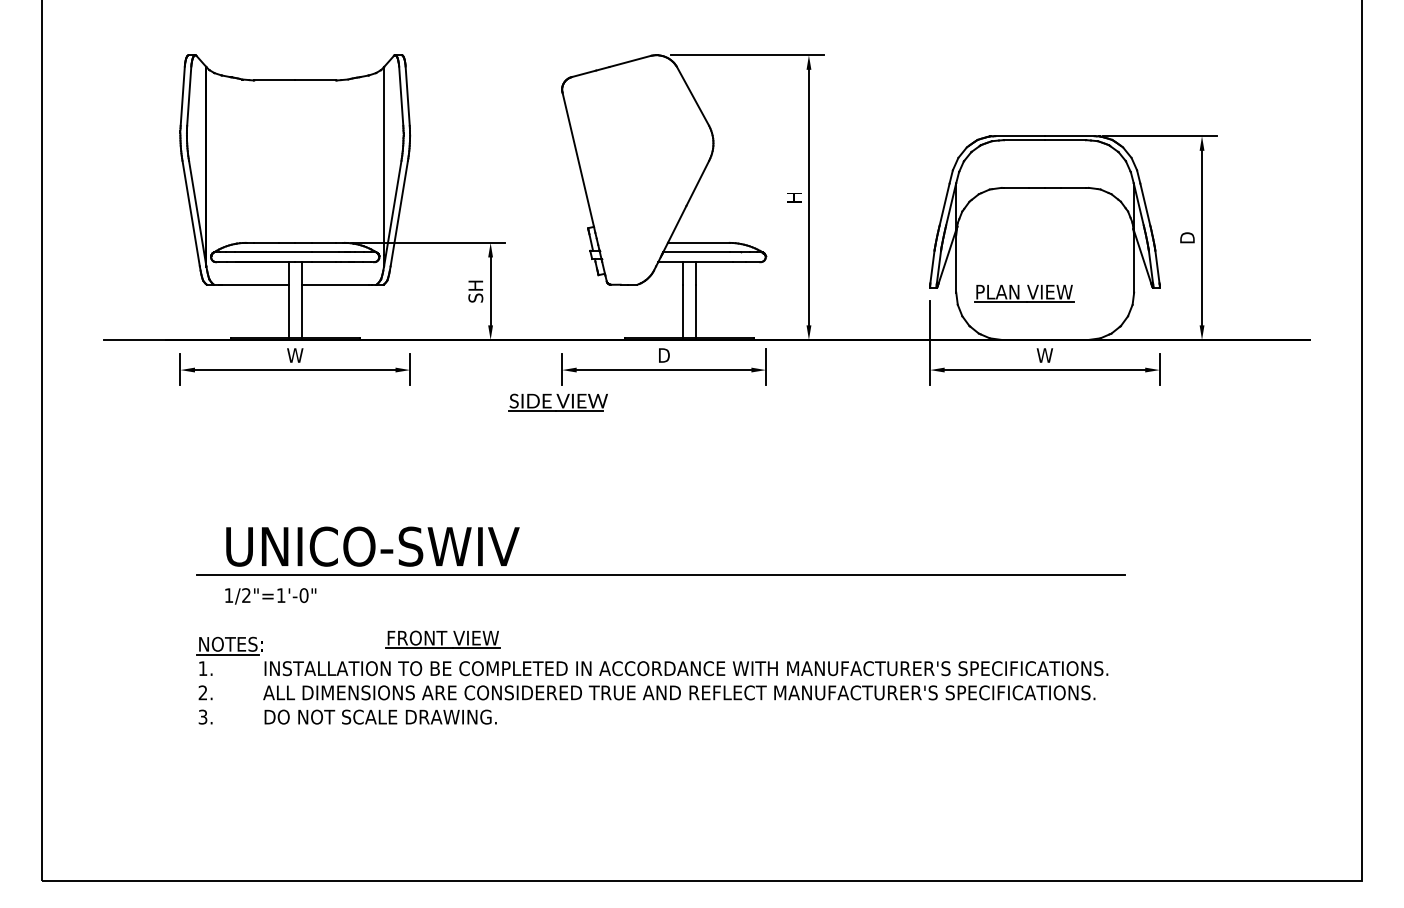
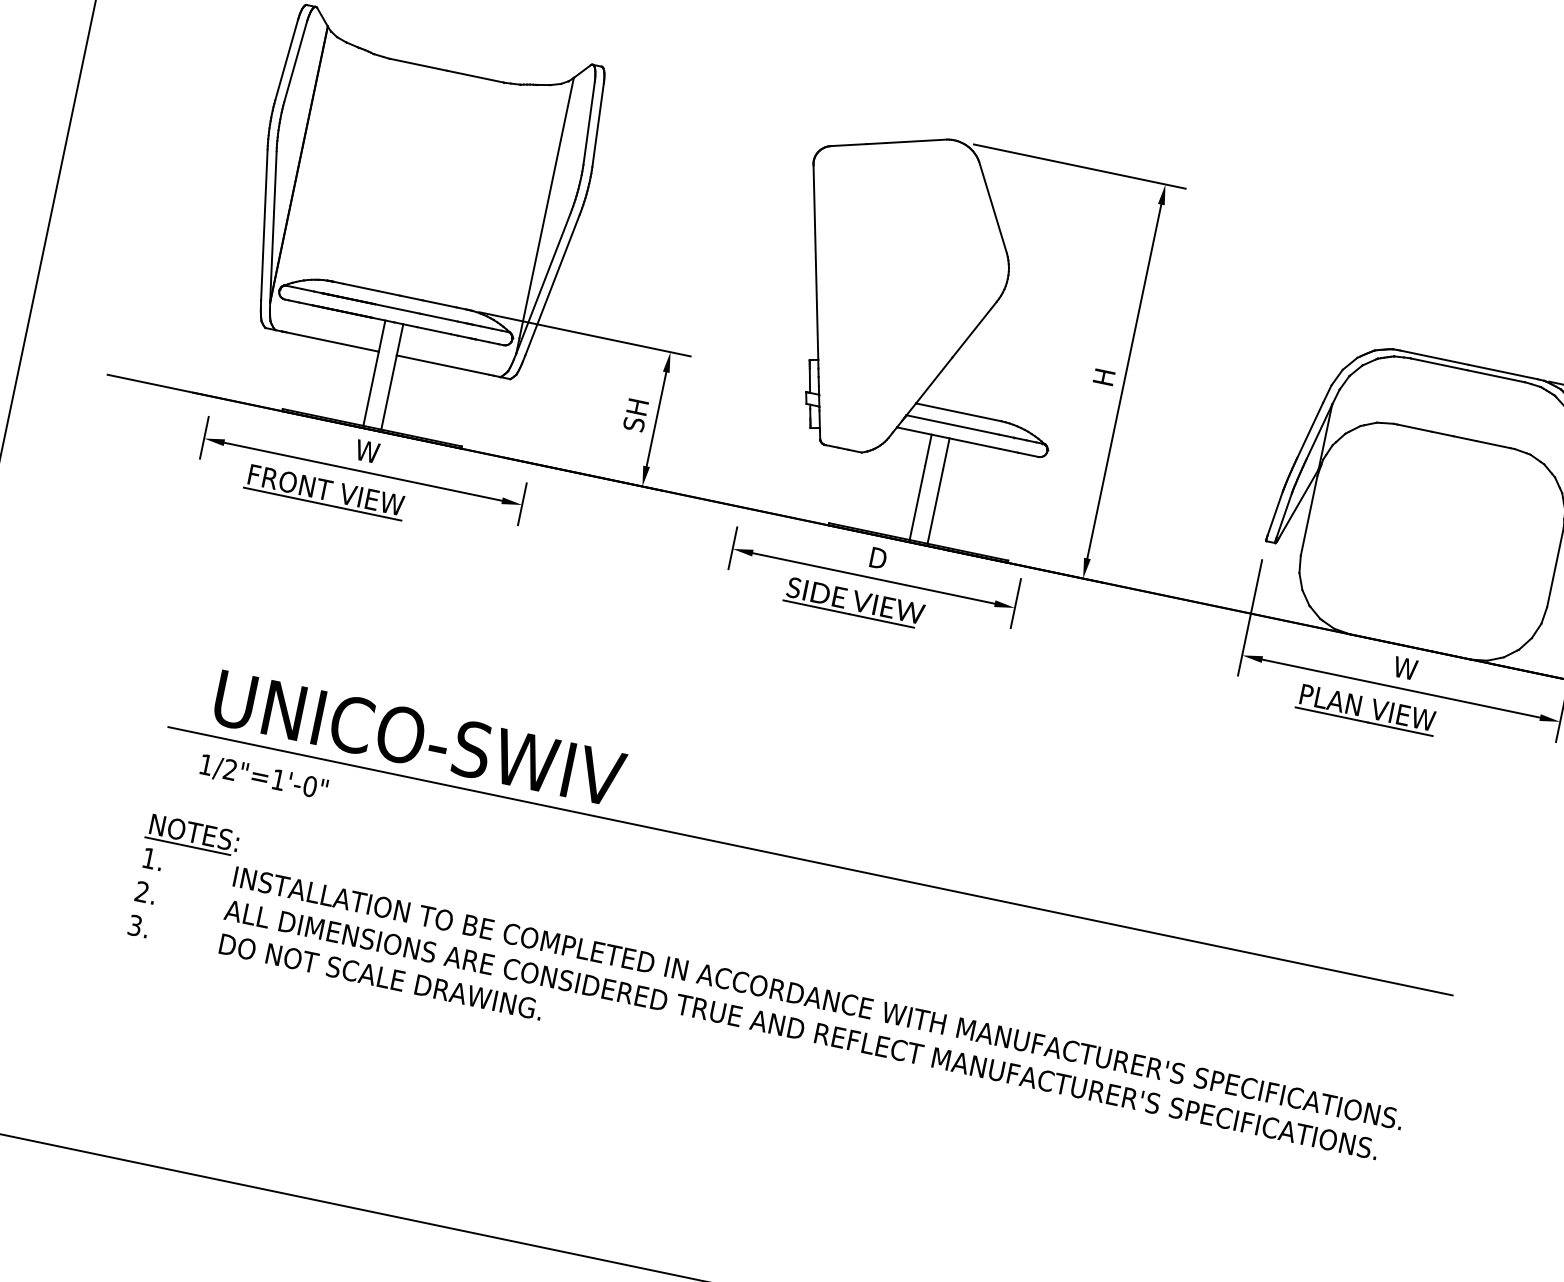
part: (1024, 293) -> (1367, 709), moved
part: (557, 402) -> (853, 602), moved
part: (442, 639) -> (324, 491), moved

